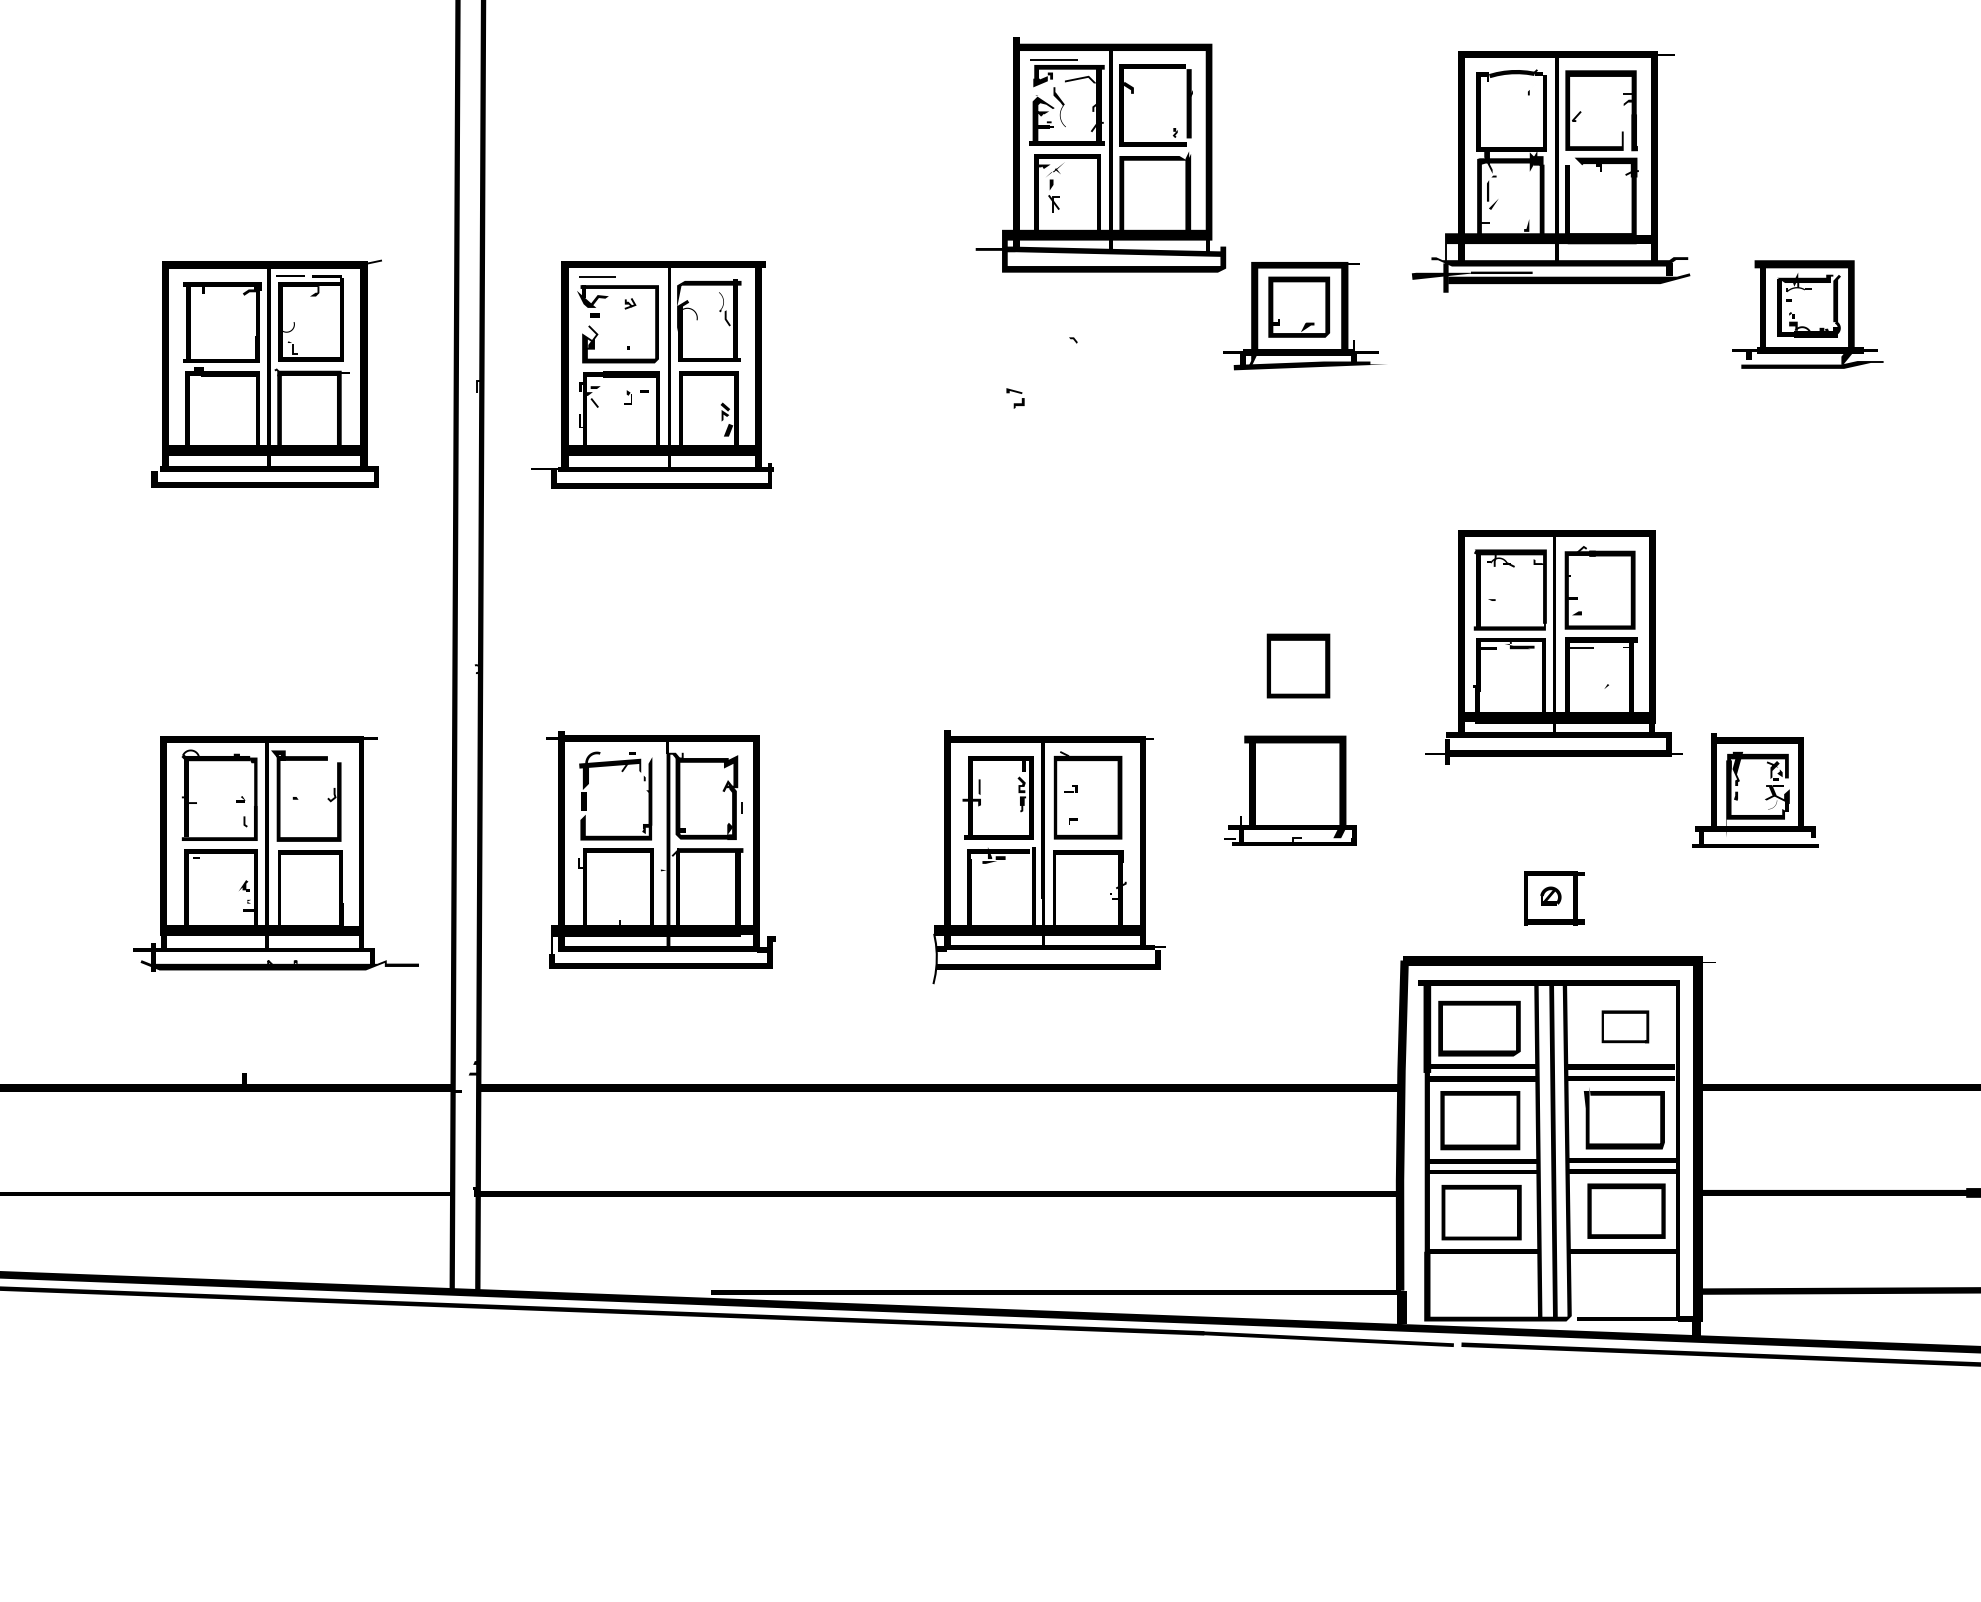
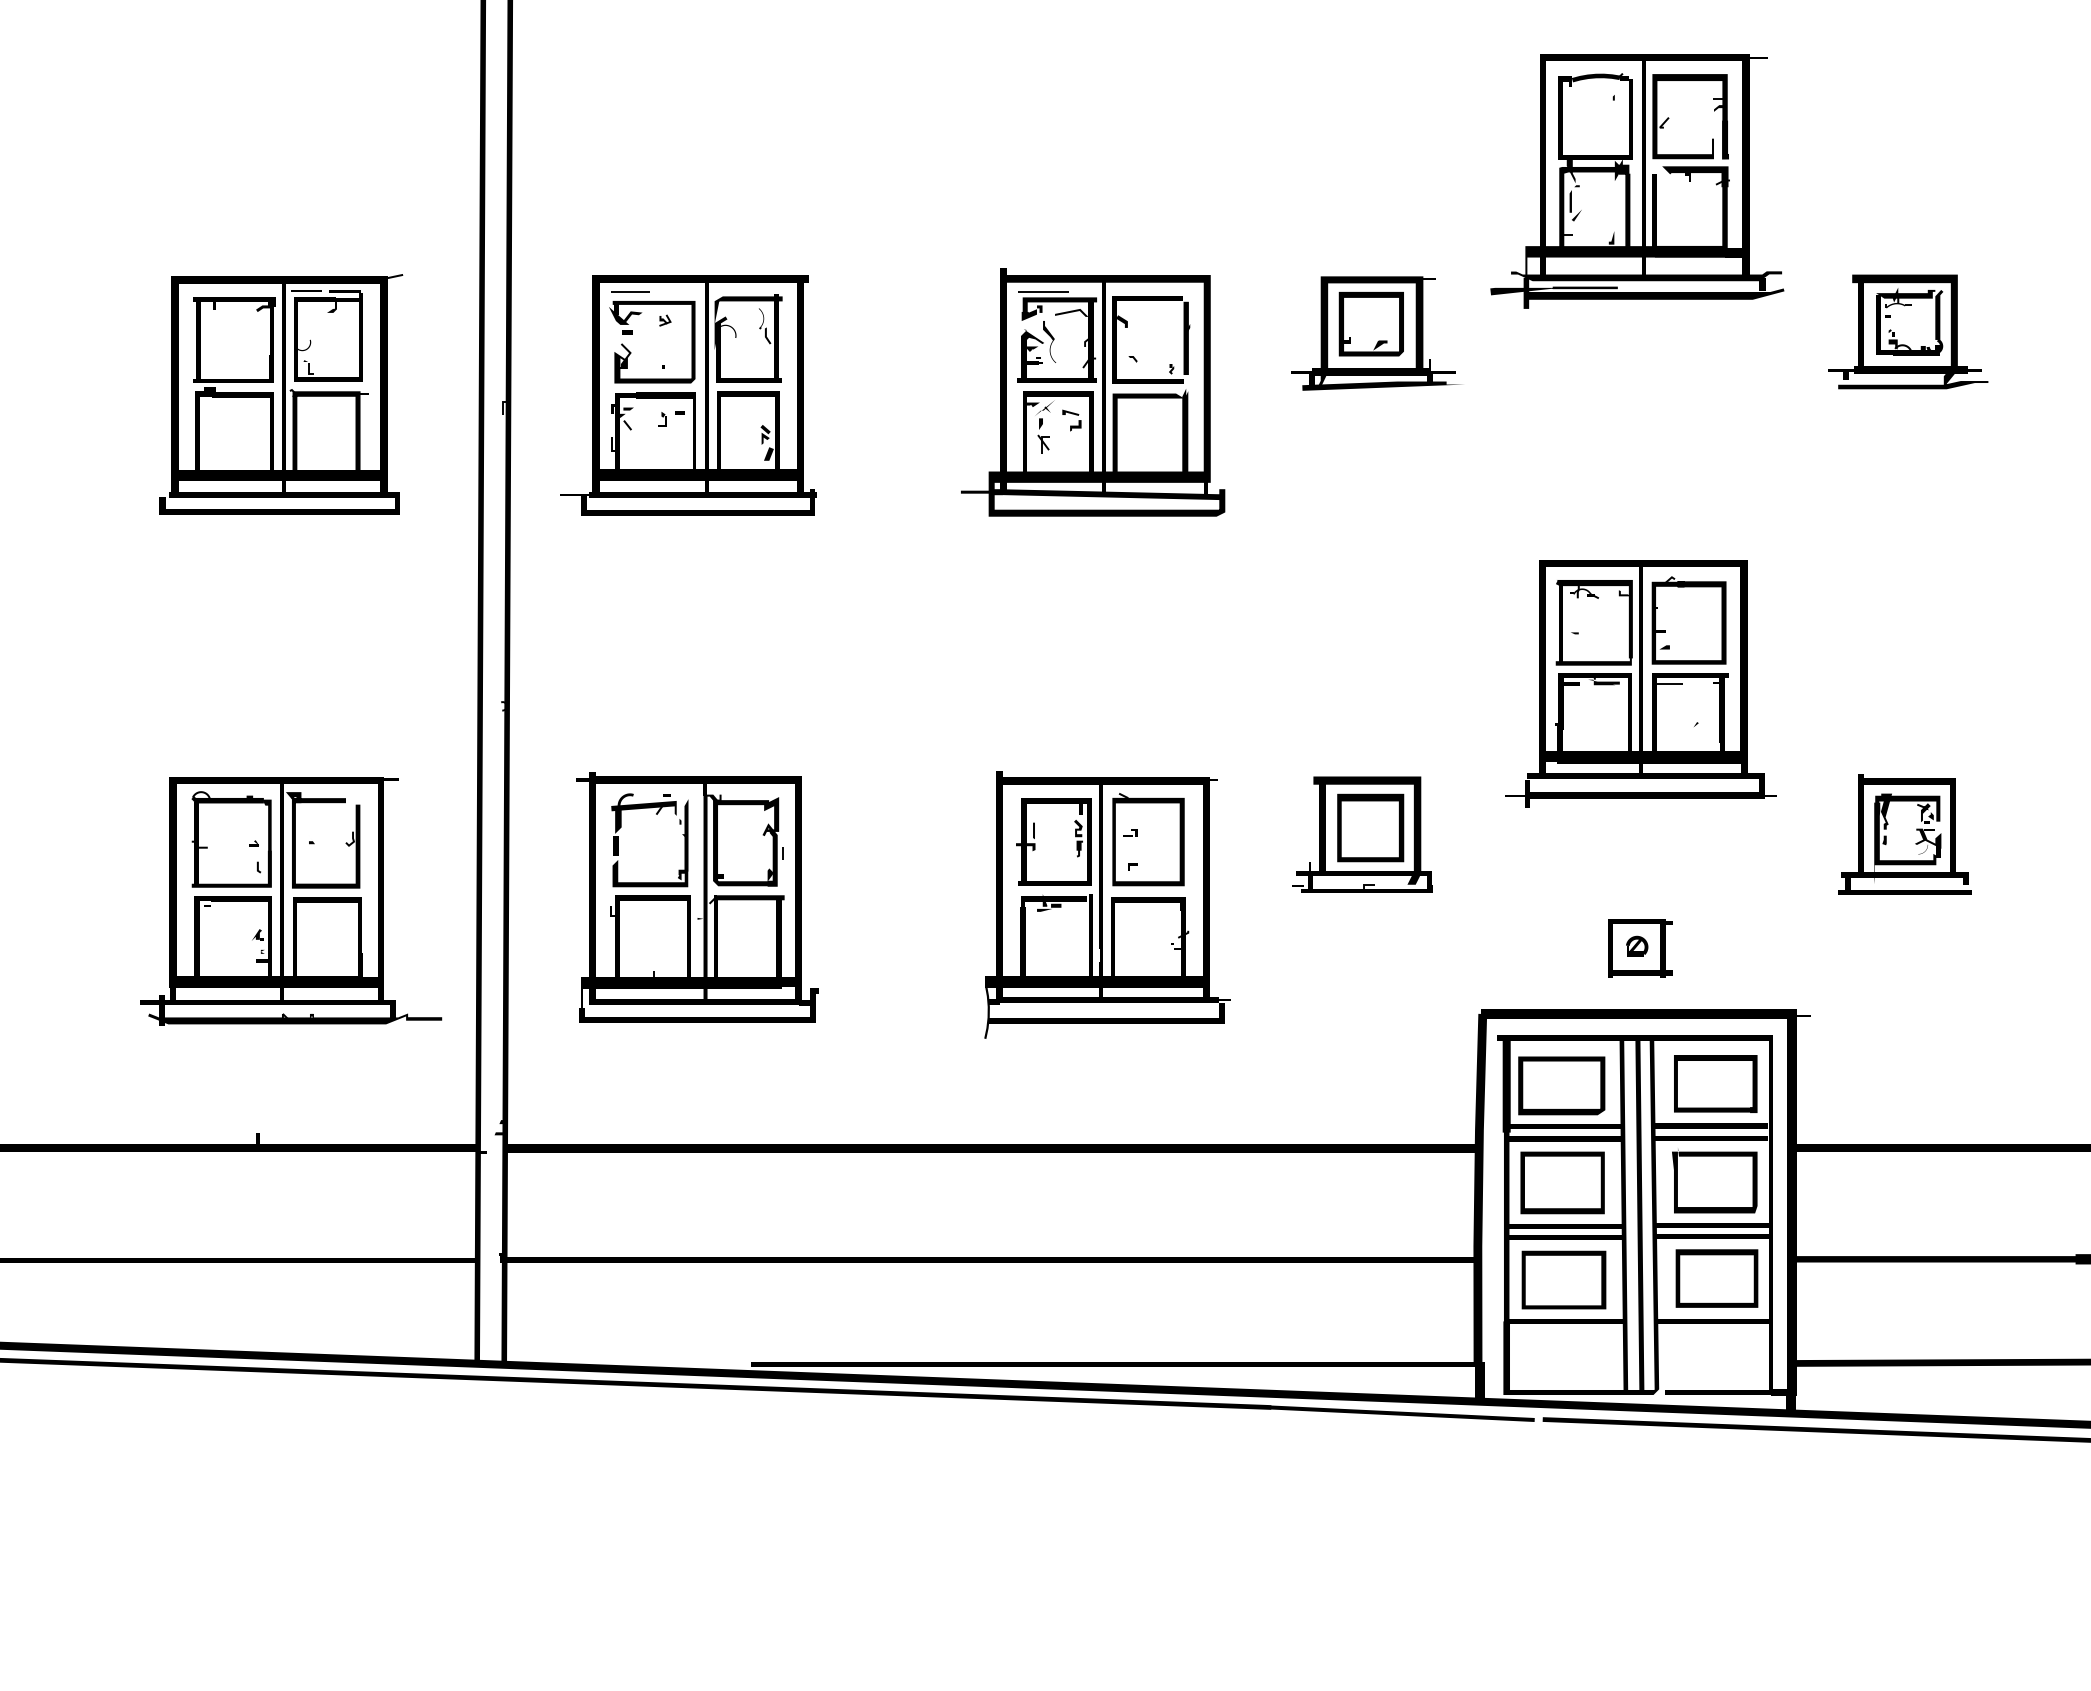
part: (1101, 155) -> (1093, 392), moved
part: (1298, 665) -> (1370, 827), moved
part: (1754, 790) -> (1904, 834), moved
part: (1625, 1026) -> (1715, 1083), size x1.67

